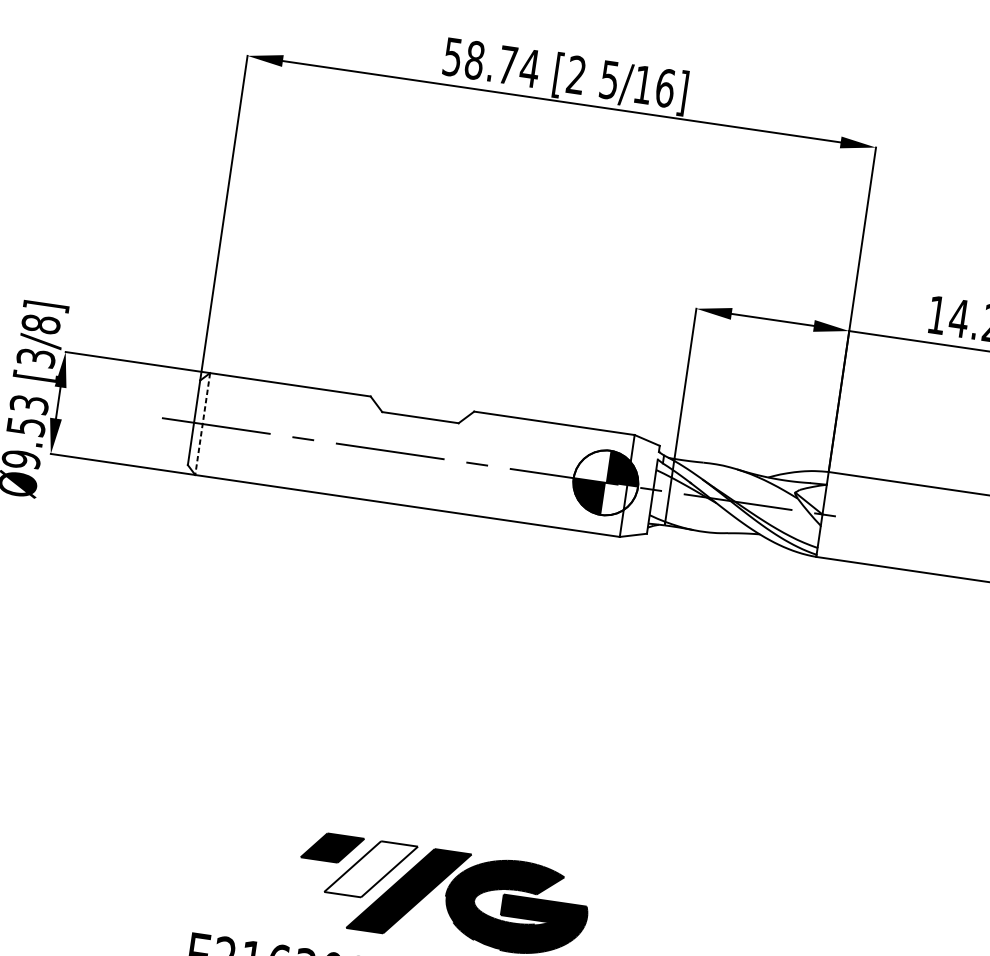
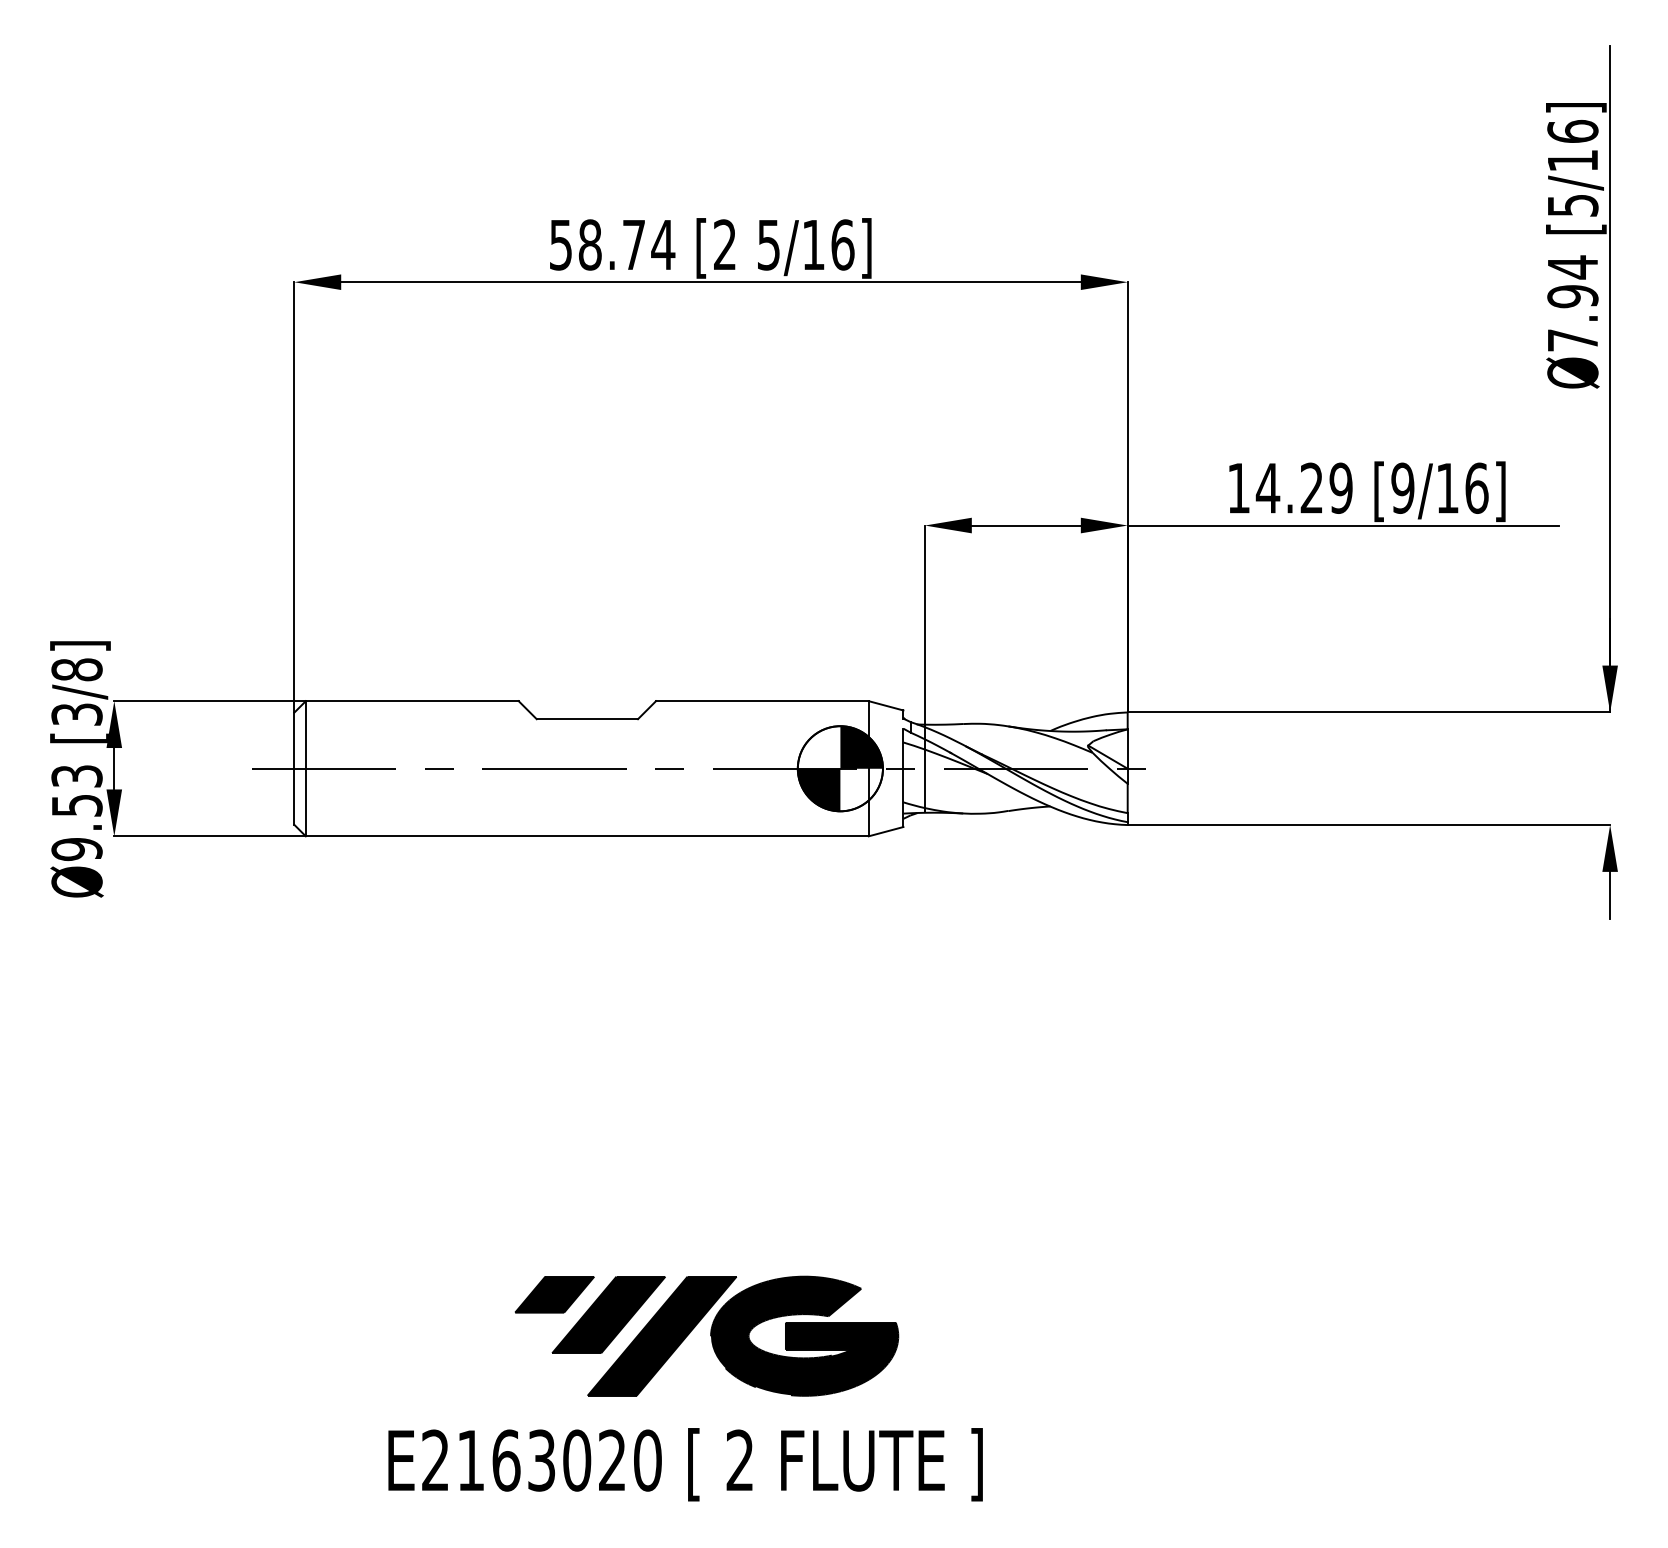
line: (202, 423) -> (305, 768), dashed -> solid
fill: (370, 868) -> (608, 1314), added

